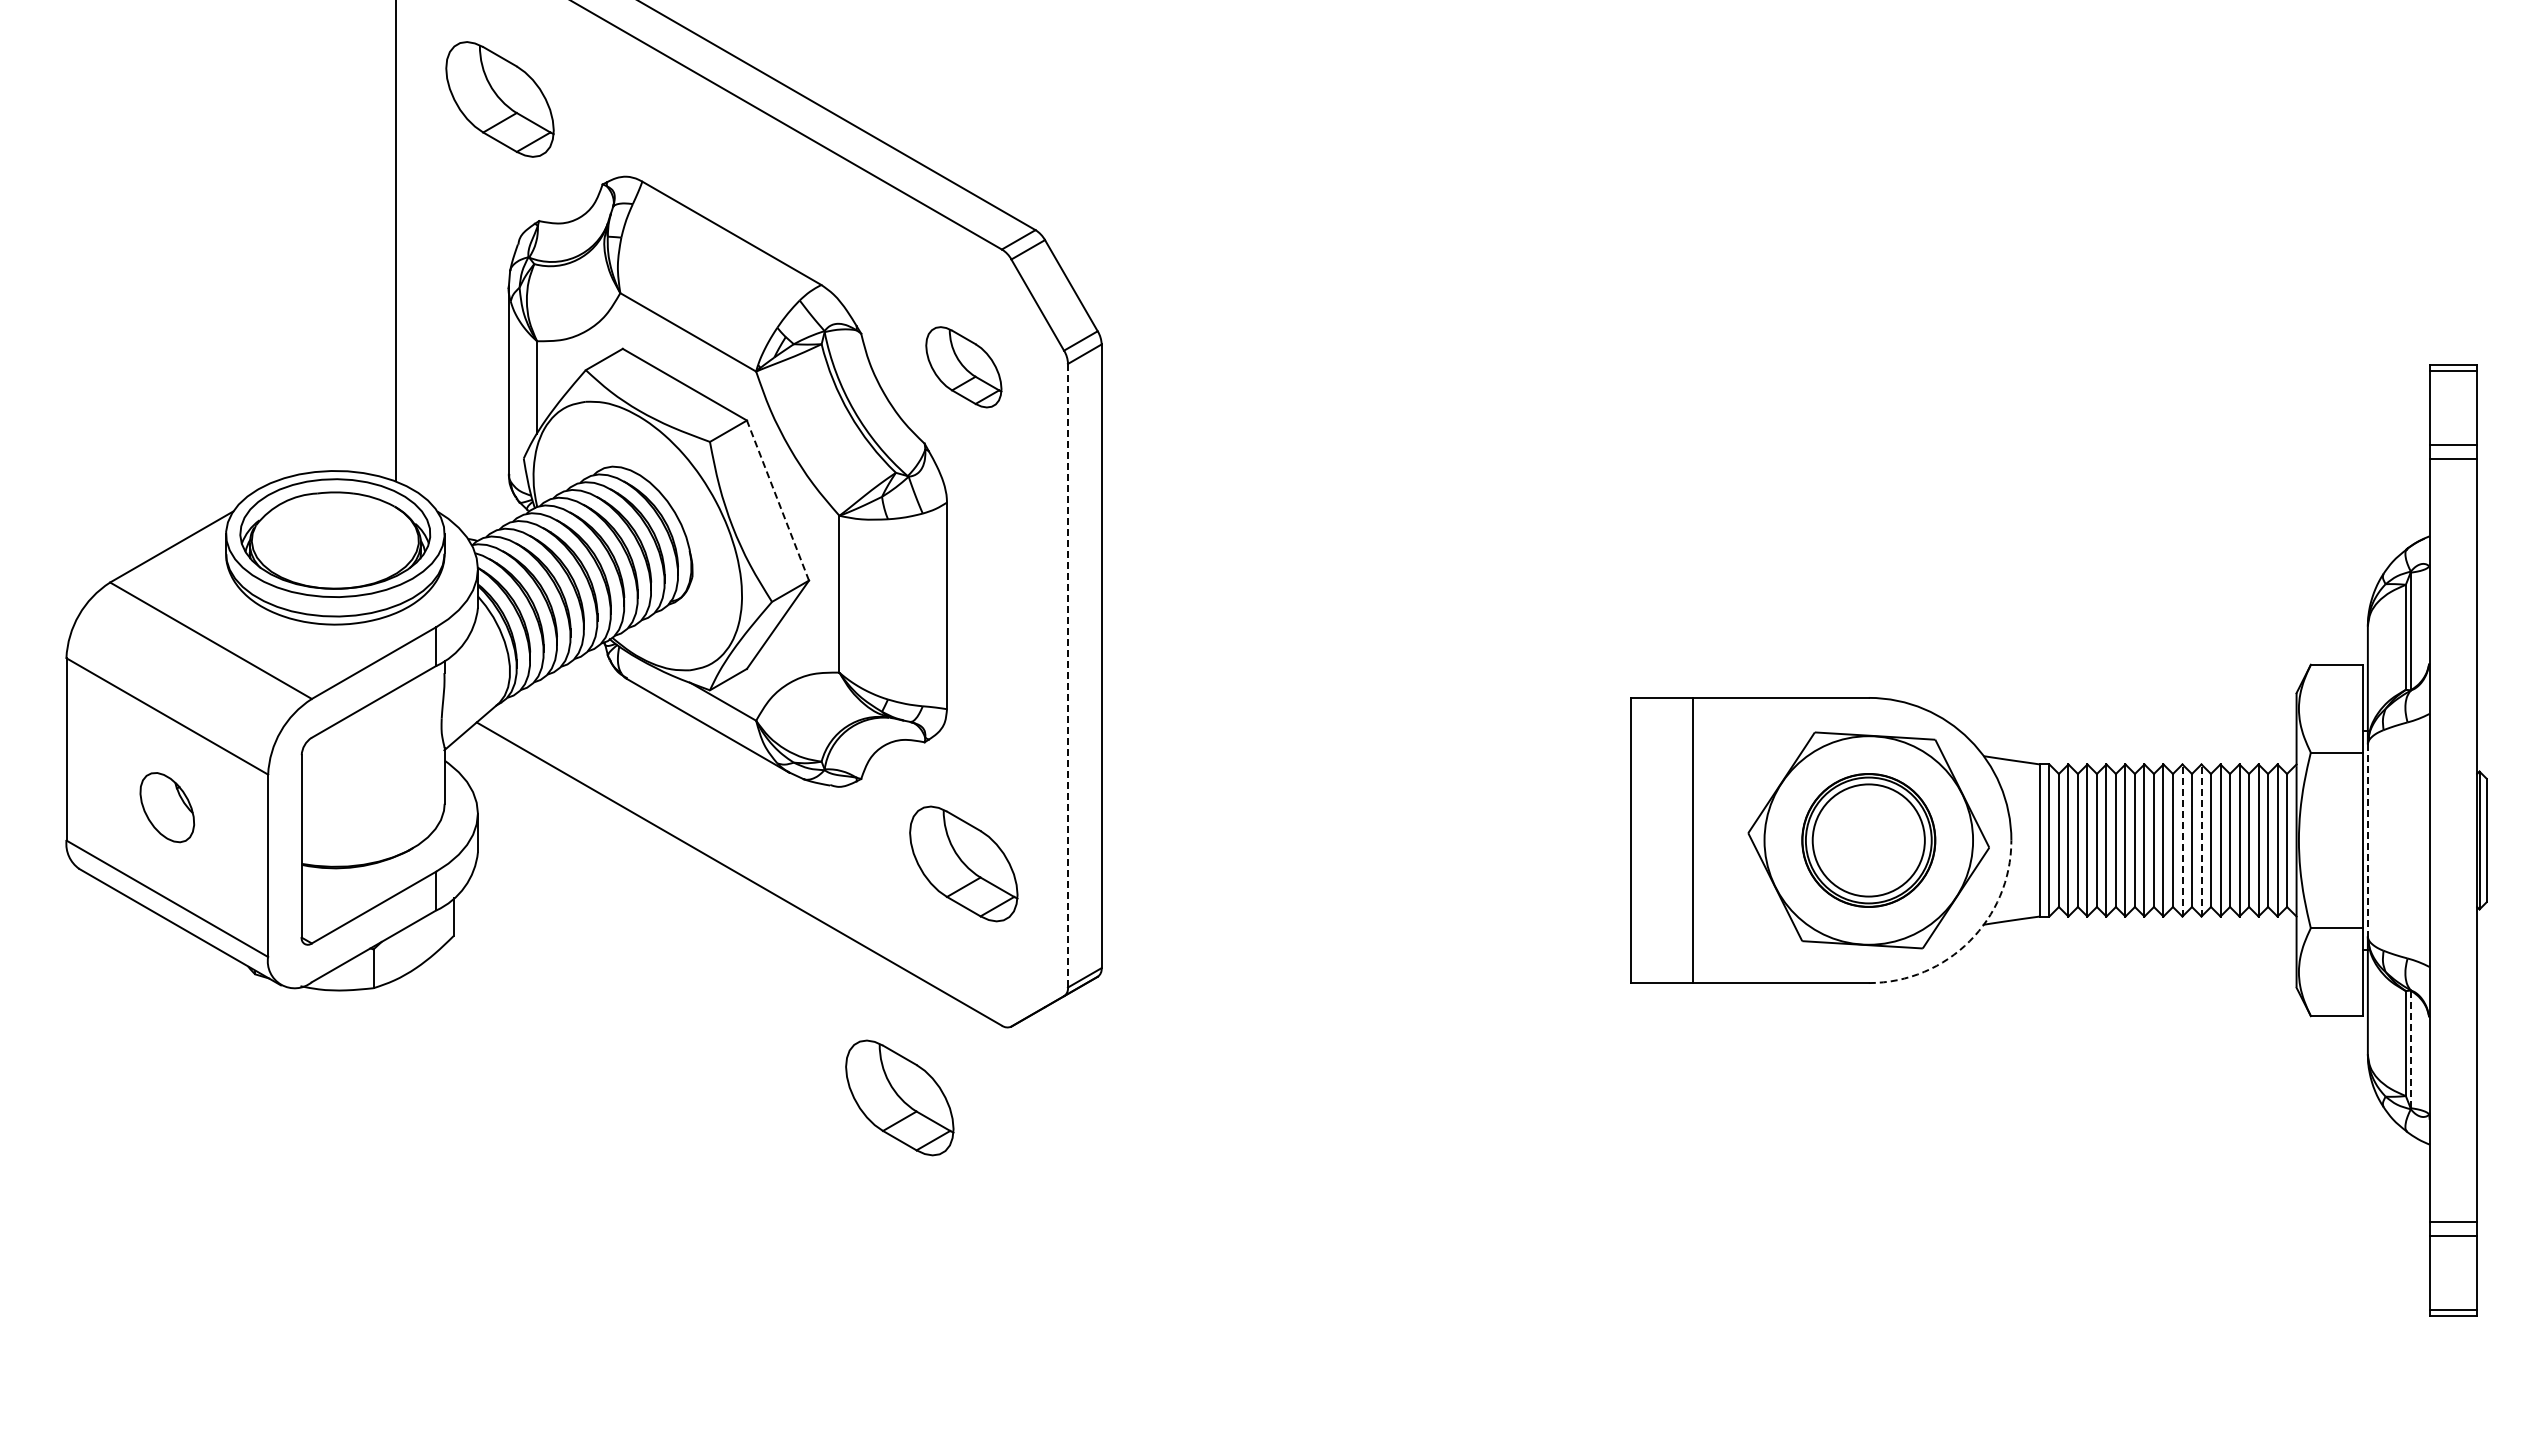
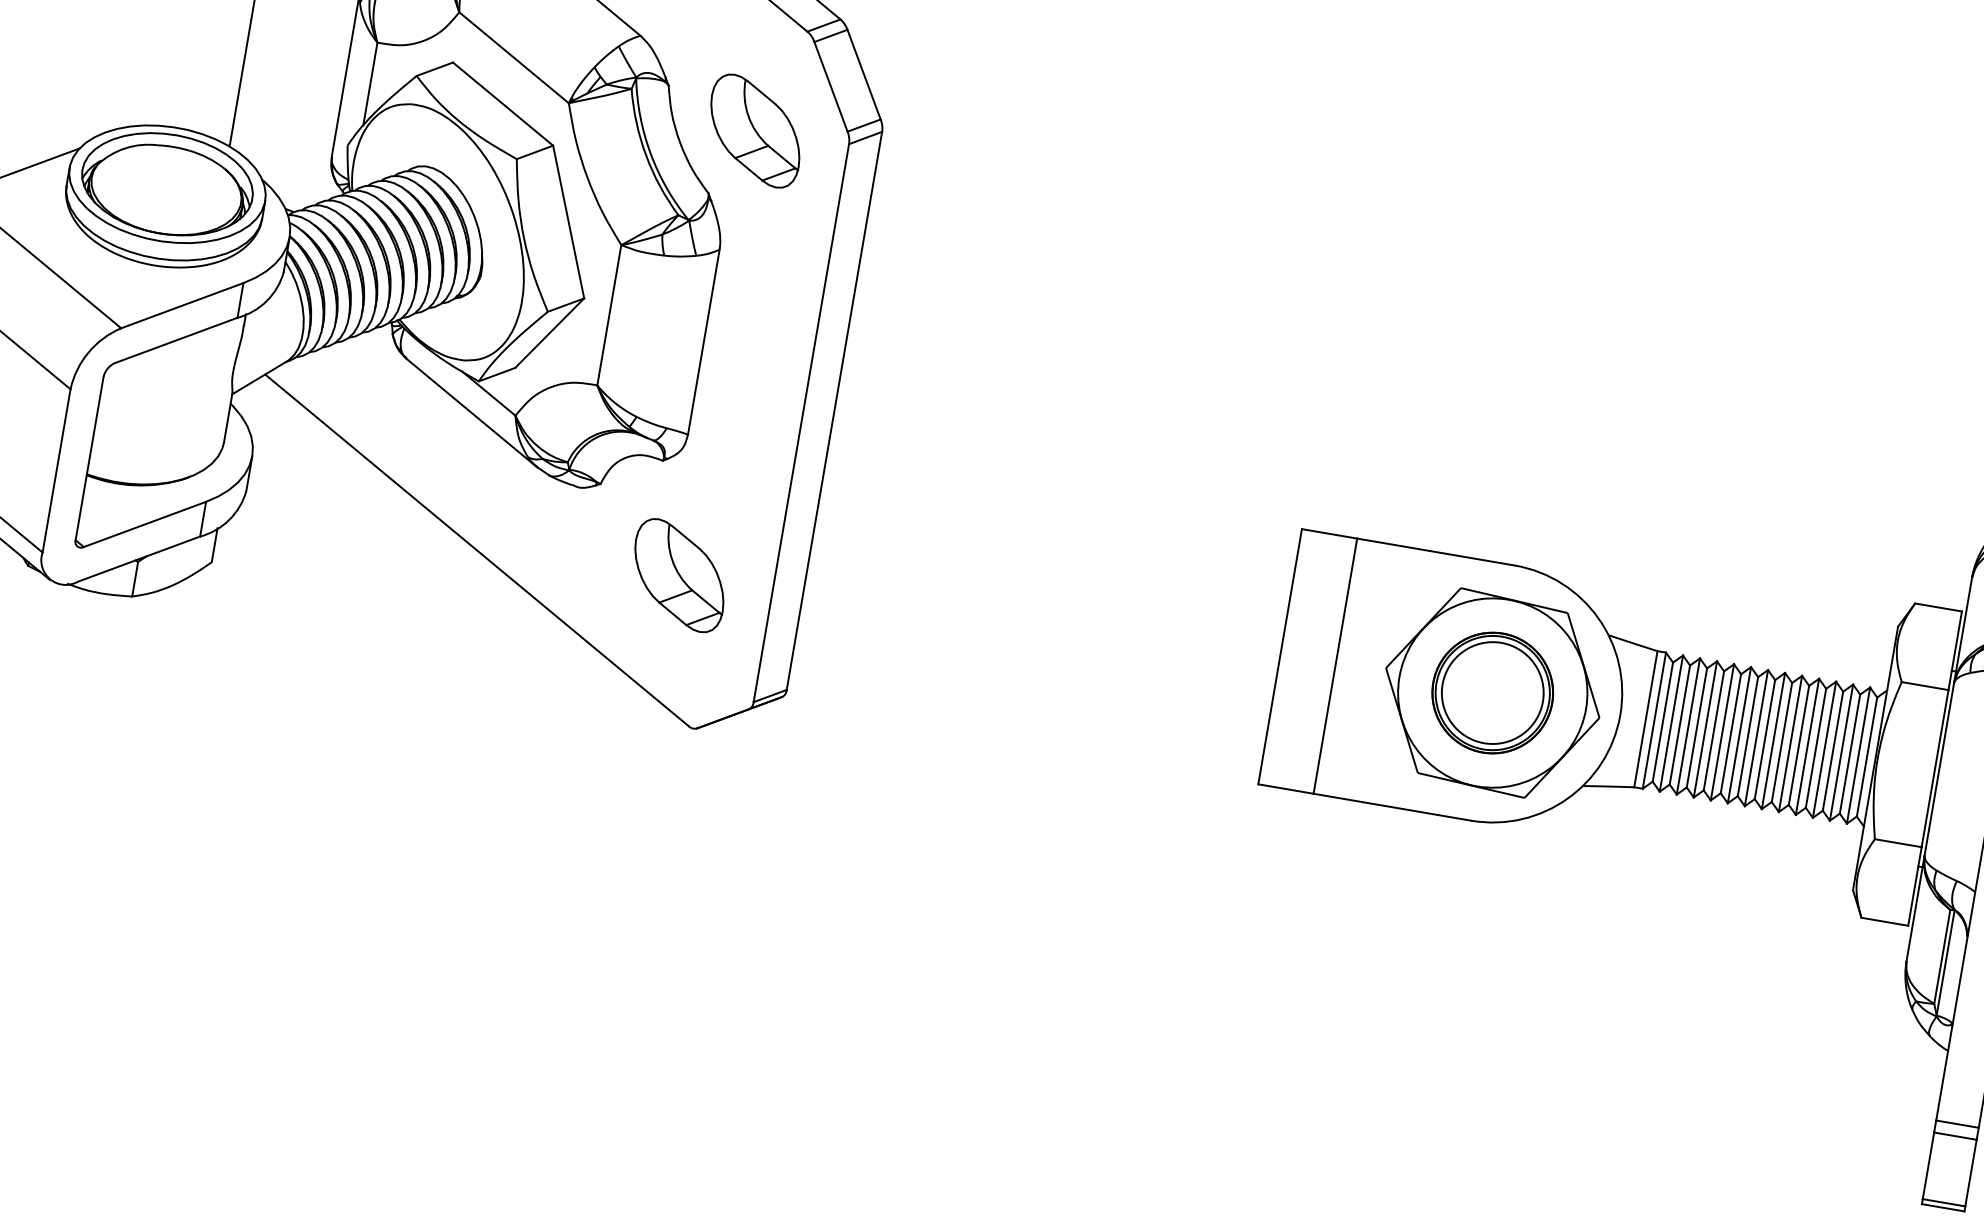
part: (963, 367) -> (755, 131), size x1.43
line: (777, 500) -> (568, 221), dashed -> solid
line: (1067, 675) -> (800, 422), dashed -> solid
line: (2182, 840) -> (1773, 741), dashed -> solid
line: (2201, 840) -> (1790, 743), dashed -> solid
line: (2367, 840) -> (1939, 769), dashed -> solid
arc: (1969, 941) -> (1567, 798), dashed -> solid
line: (2410, 1049) -> (1945, 962), dashed -> solid
part: (899, 1097) -> (586, 774), removed

